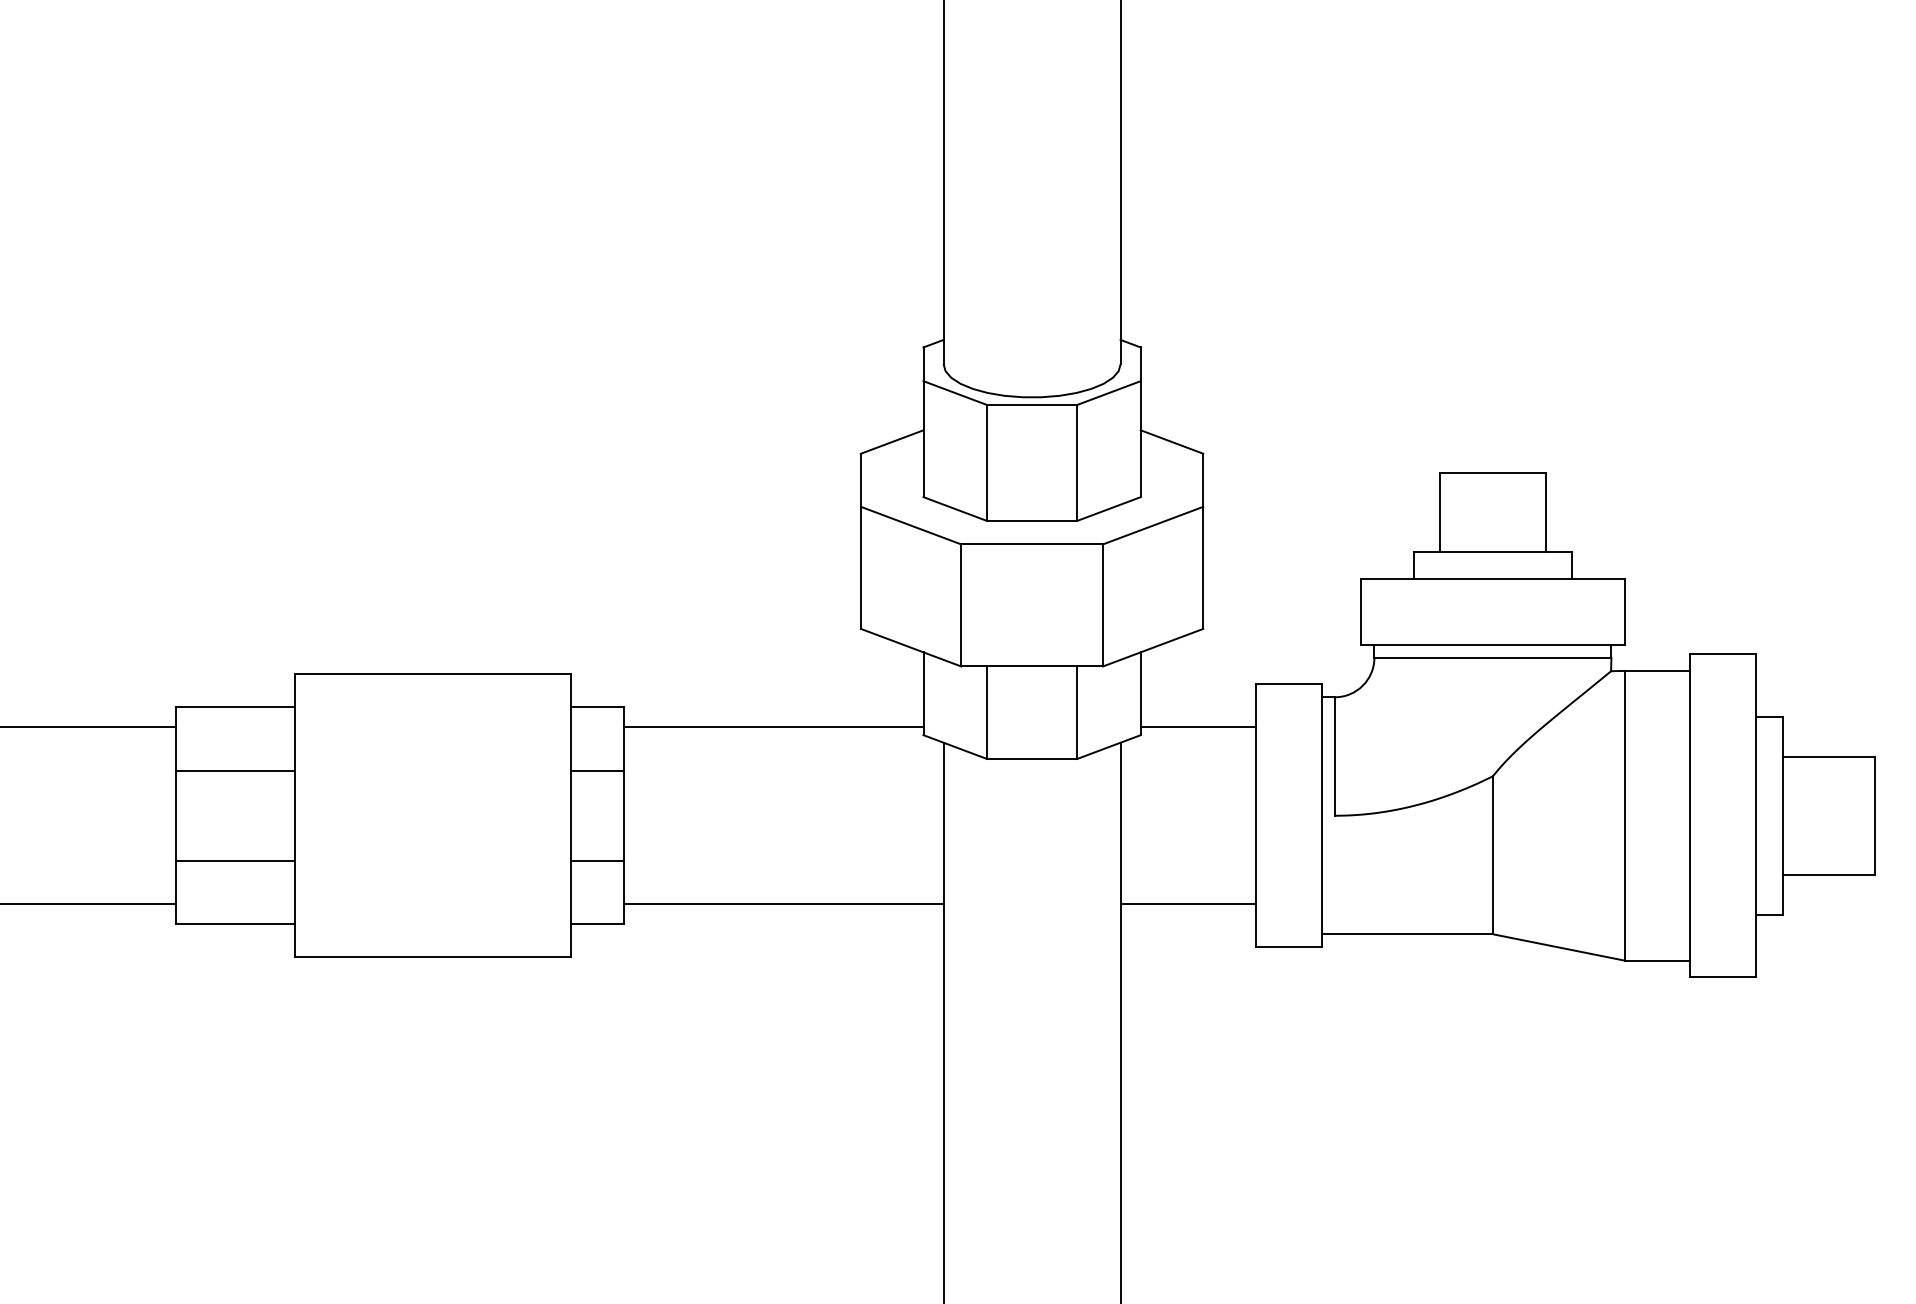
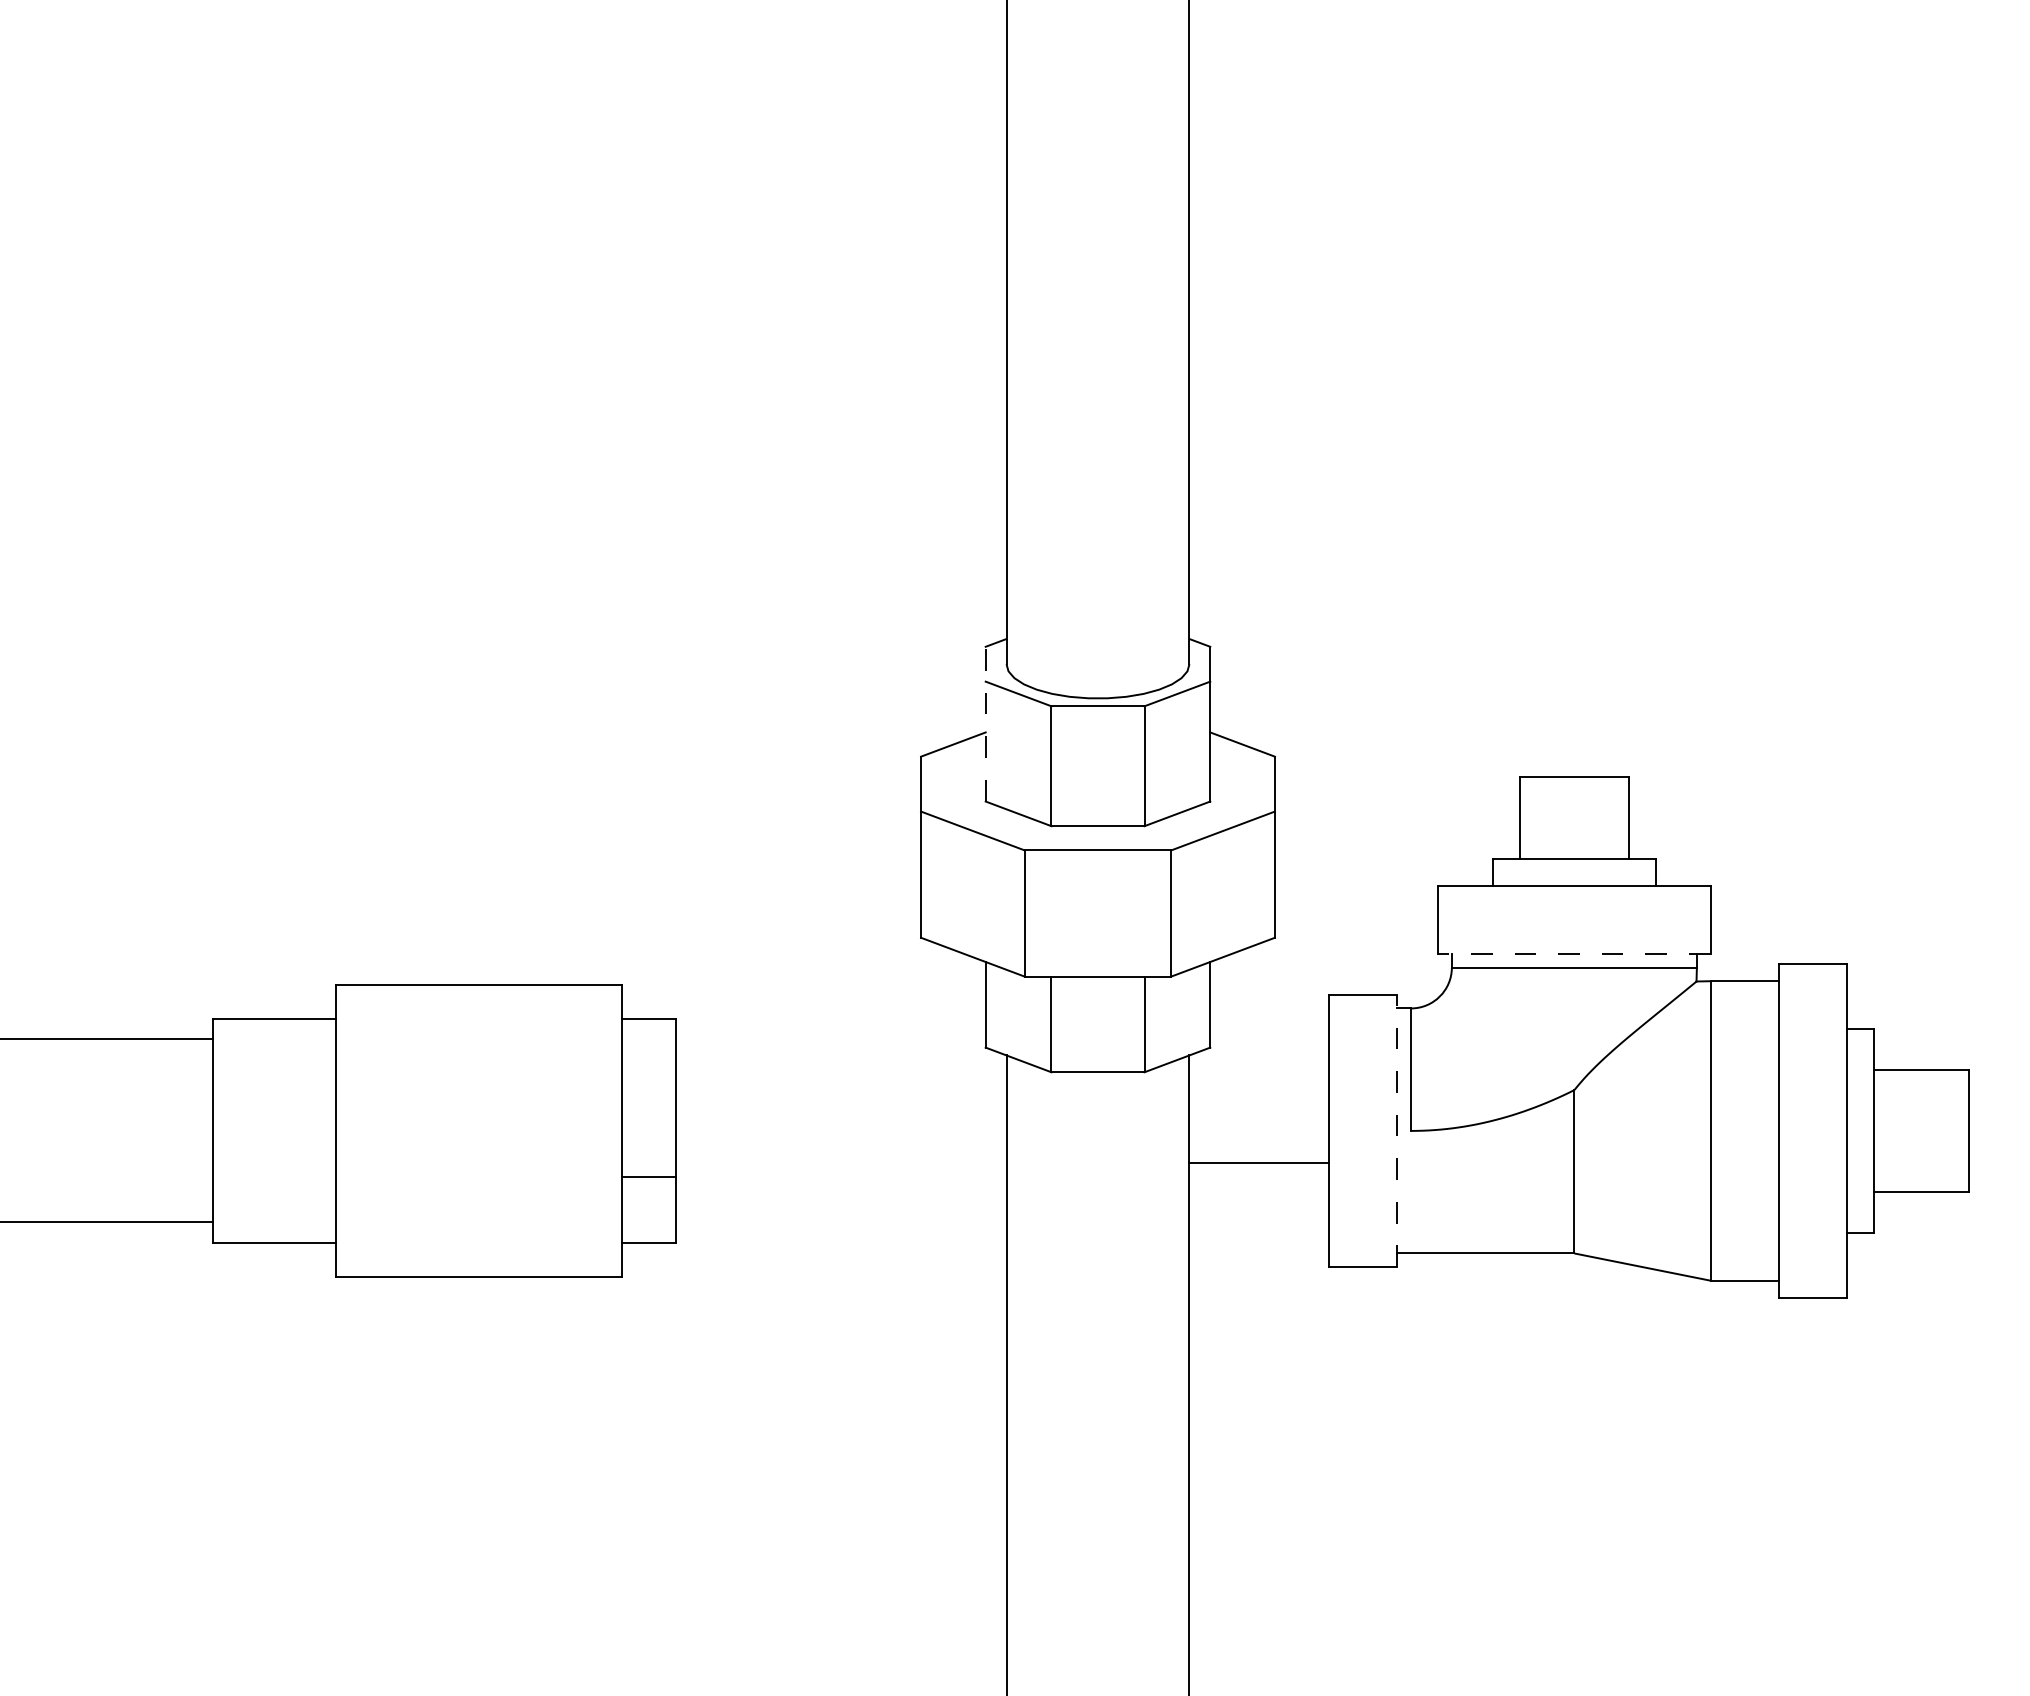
line: (923, 421) -> (985, 723), solid -> dashed
line: (1492, 645) -> (1573, 954), solid -> dashed
line: (773, 727) -> (830, 1039), removed
line: (1198, 727) -> (1269, 1039), removed
line: (235, 770) -> (274, 1084), removed
line: (597, 770) -> (648, 1084), removed
line: (1321, 815) -> (1397, 1130), solid -> dashed
line: (235, 860) -> (274, 1177), removed
line: (784, 904) -> (841, 1222), removed
line: (1188, 904) -> (1259, 1163), moved

